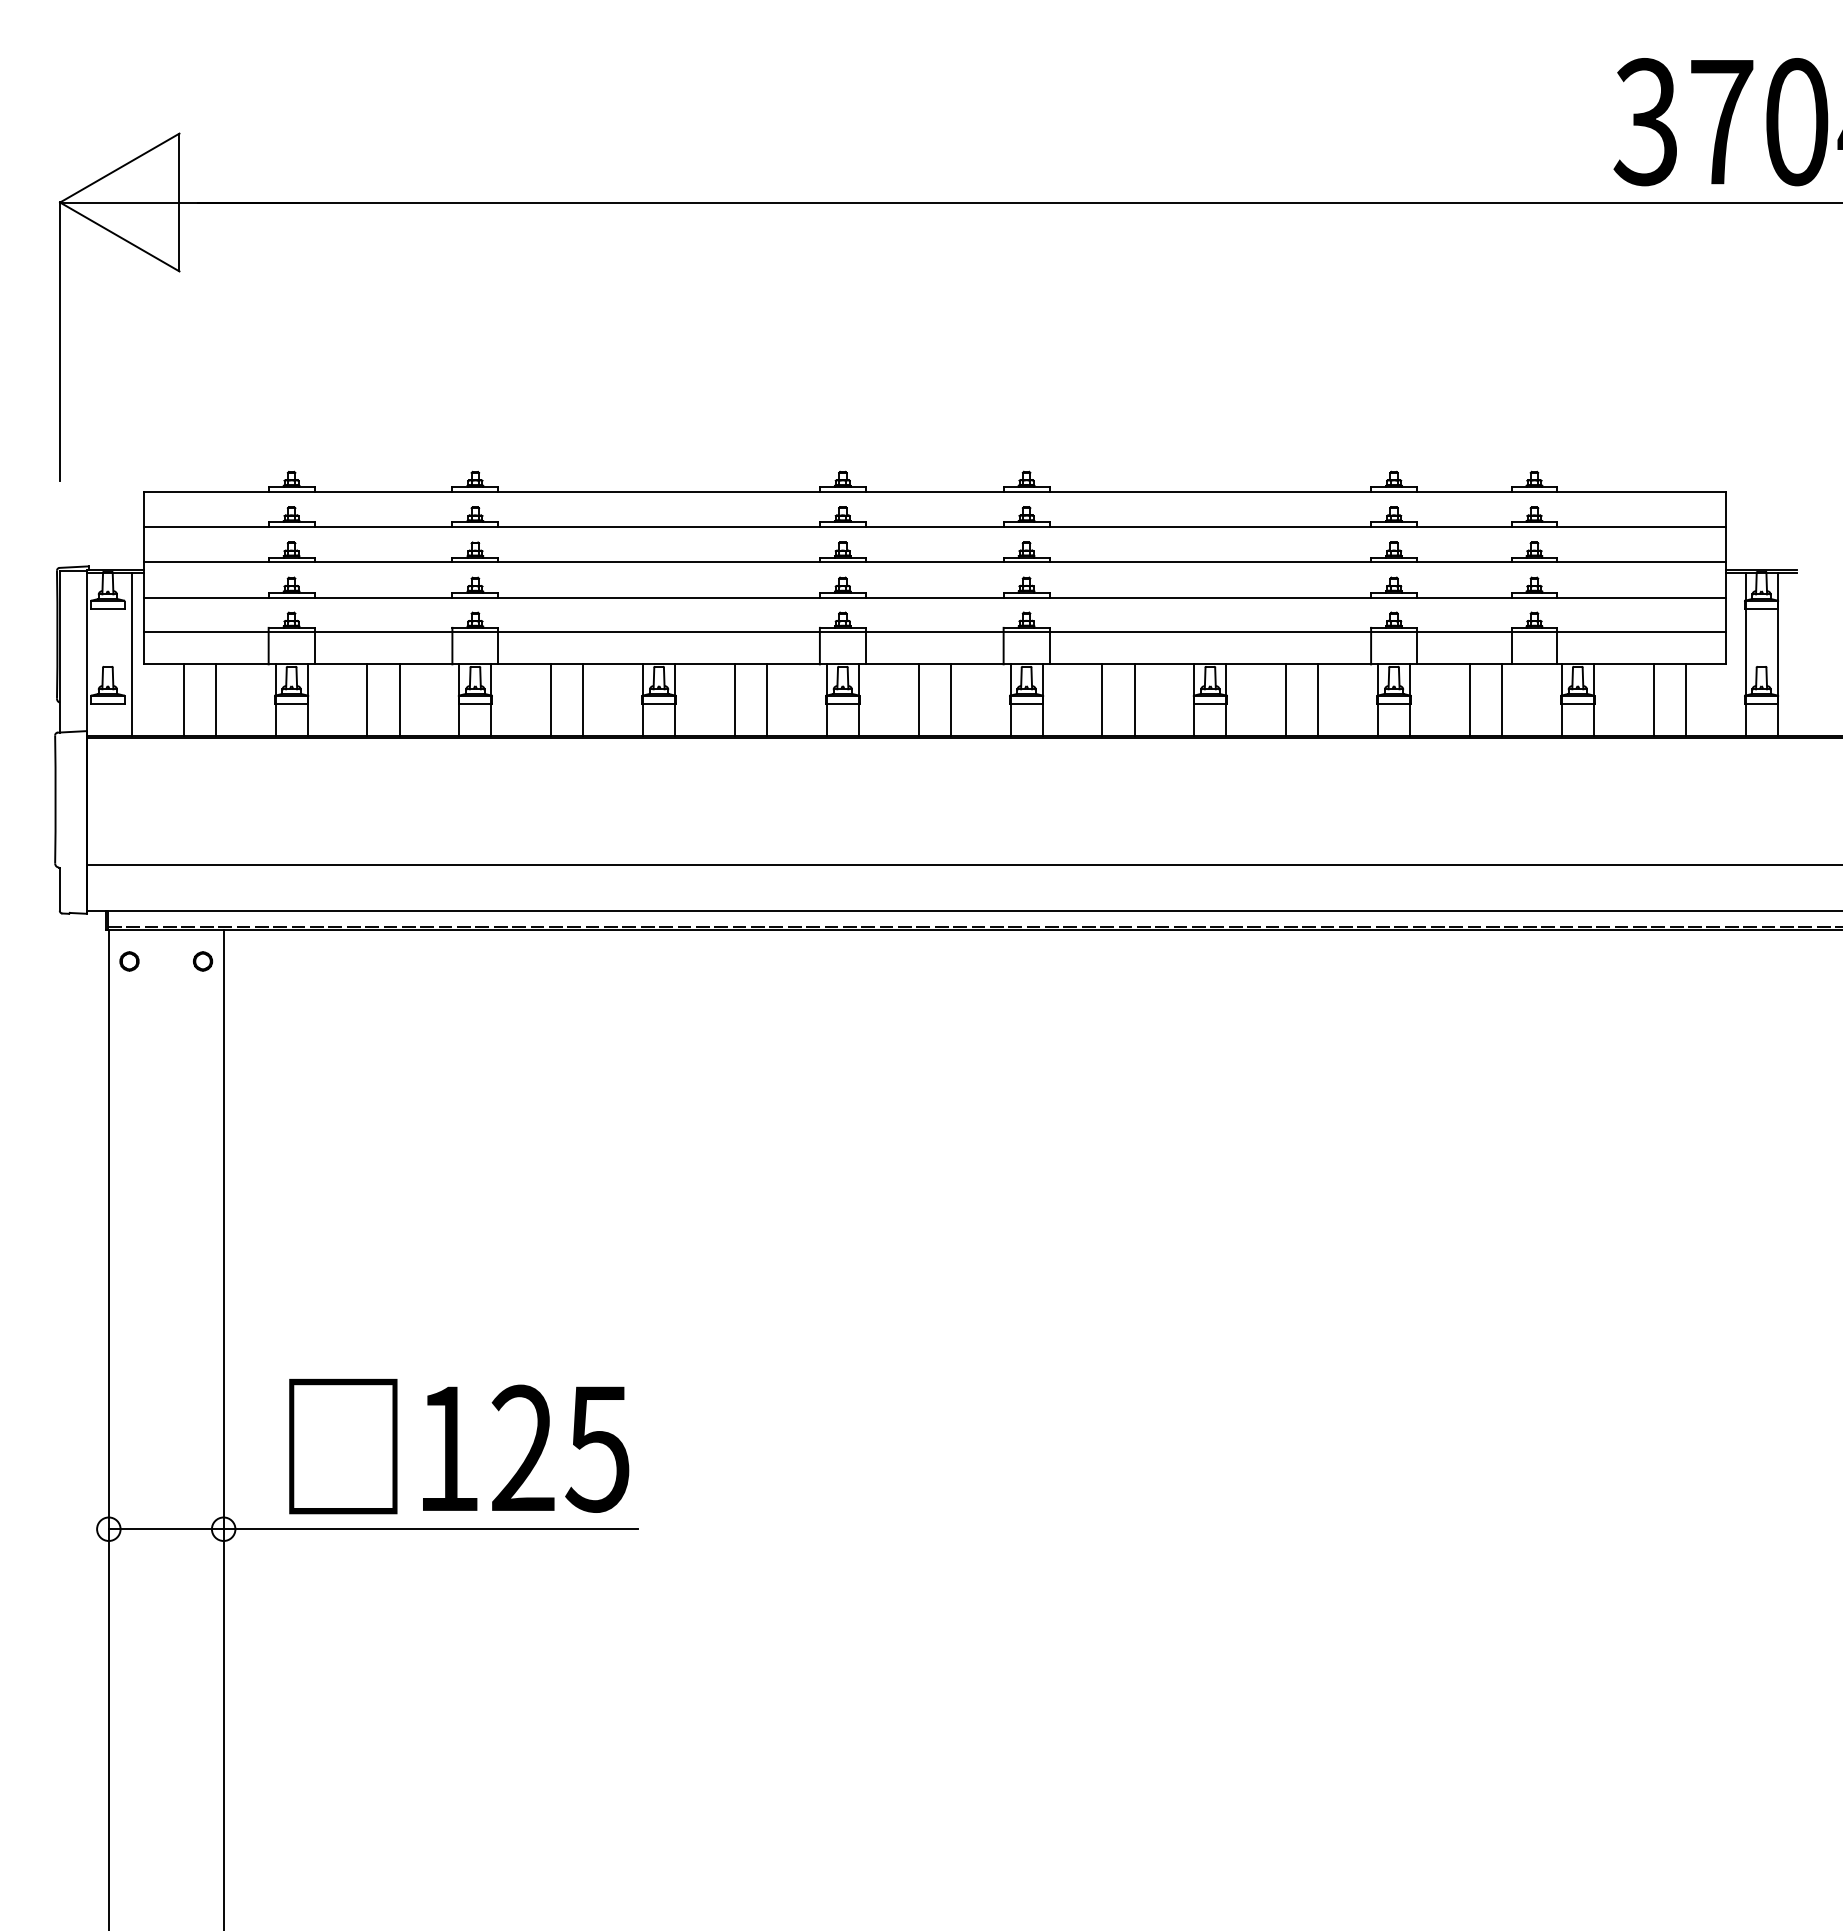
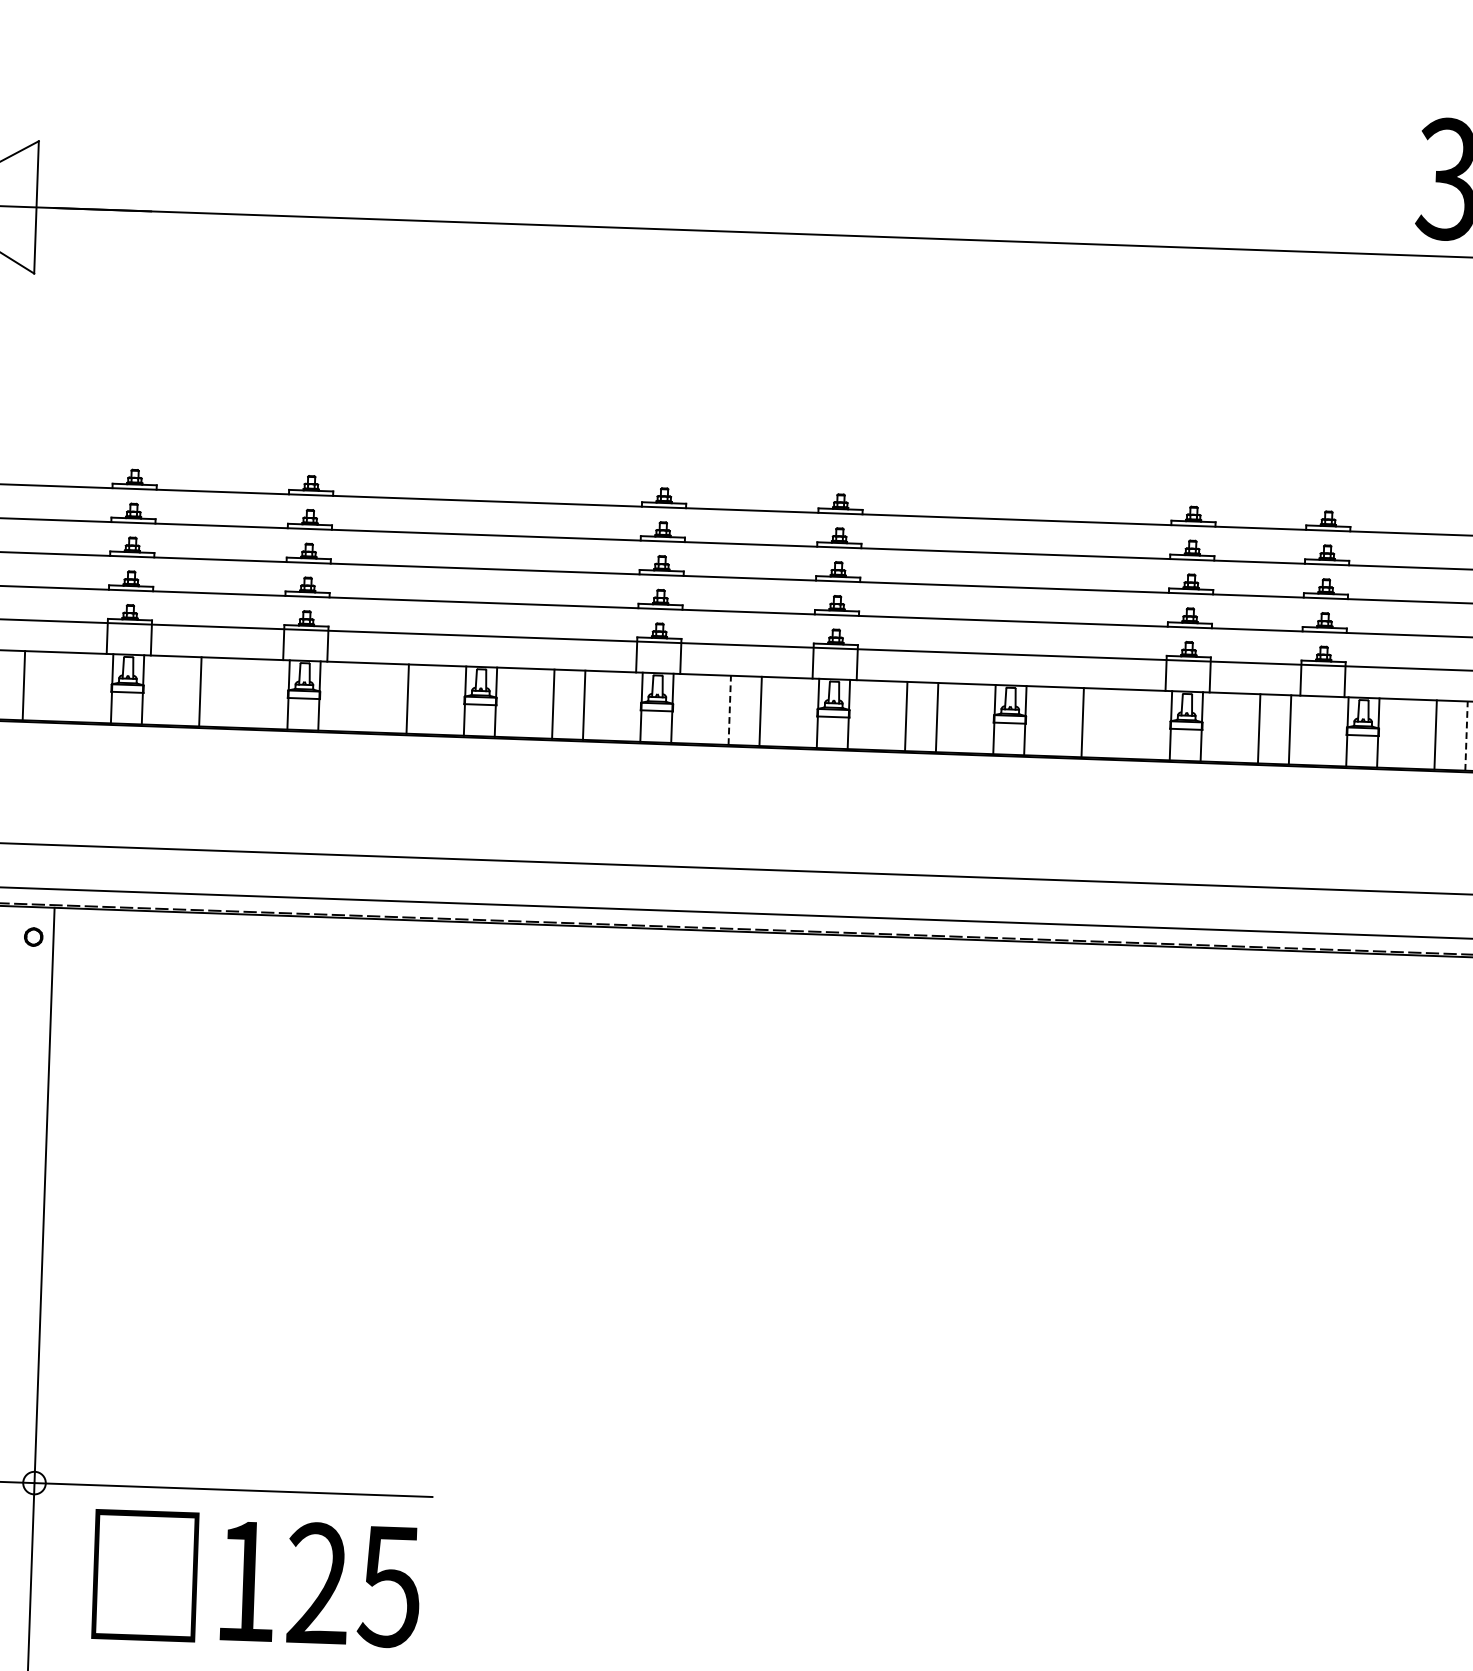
line: (918, 699) -> (729, 709), solid -> dashed
line: (1685, 699) -> (1466, 735), solid -> dashed
line: (215, 700) -> (54, 686), removed
line: (399, 700) -> (231, 693), removed
line: (551, 700) -> (377, 698), removed
line: (1318, 700) -> (1113, 723), removed
text: (459, 1446) -> (256, 1579), moved

